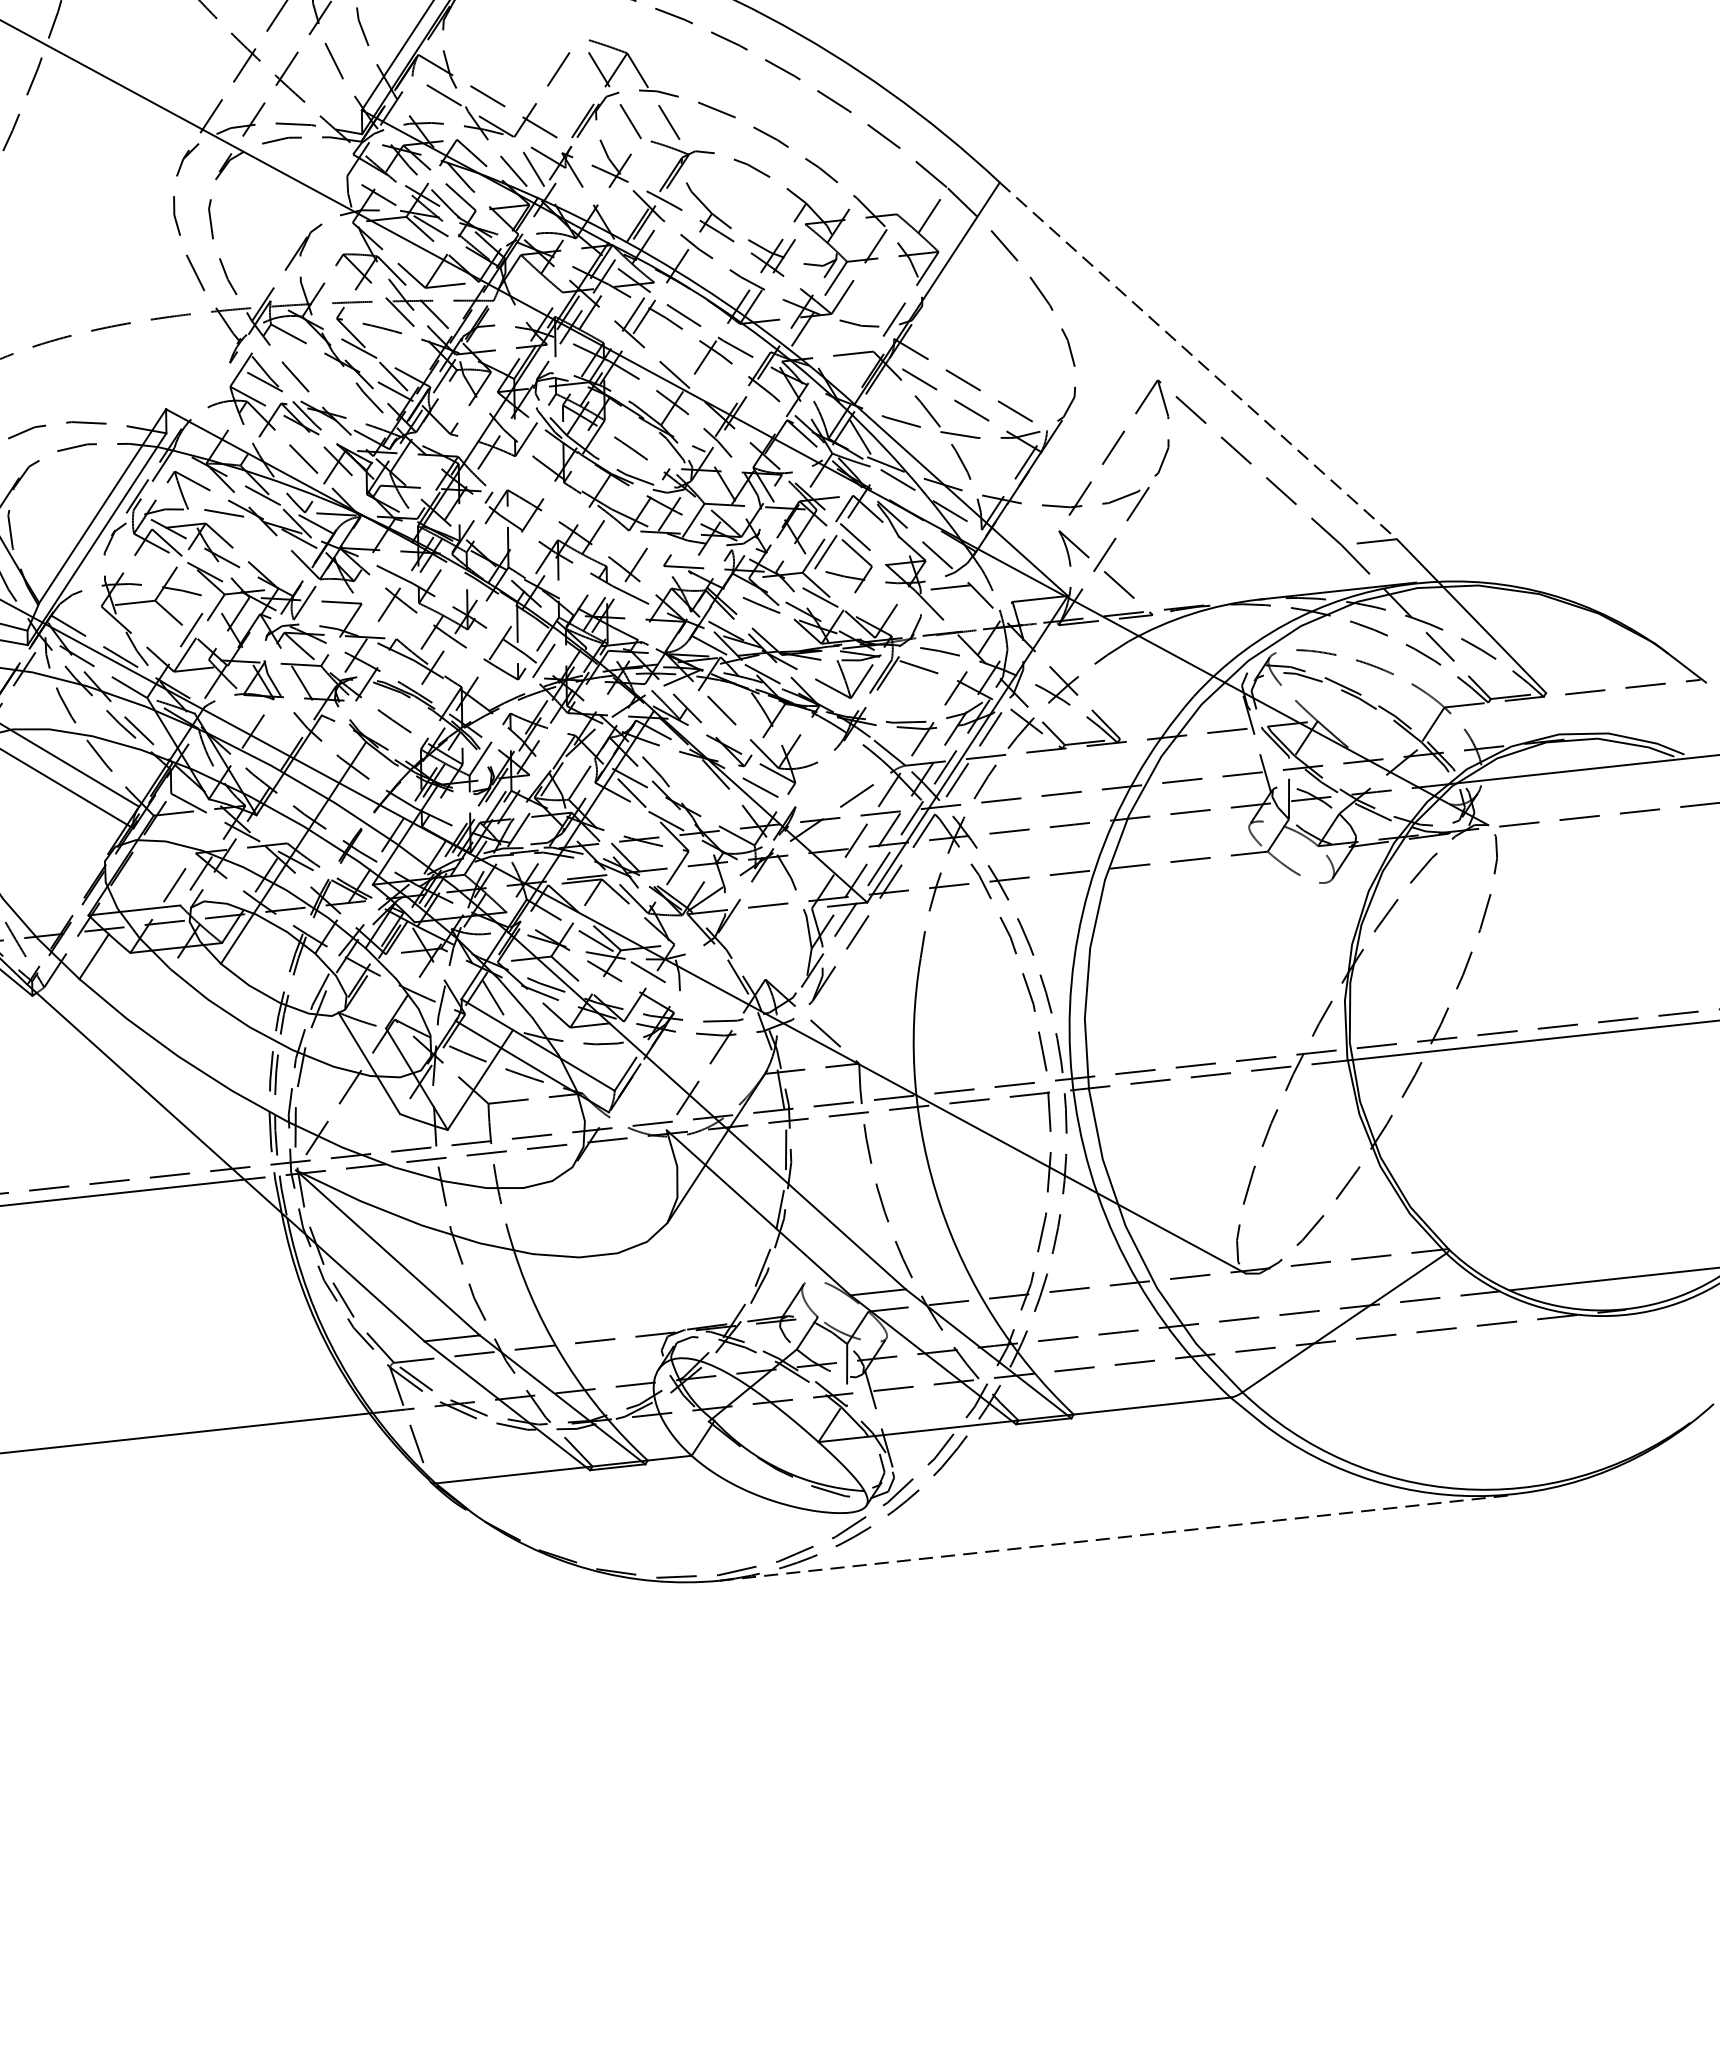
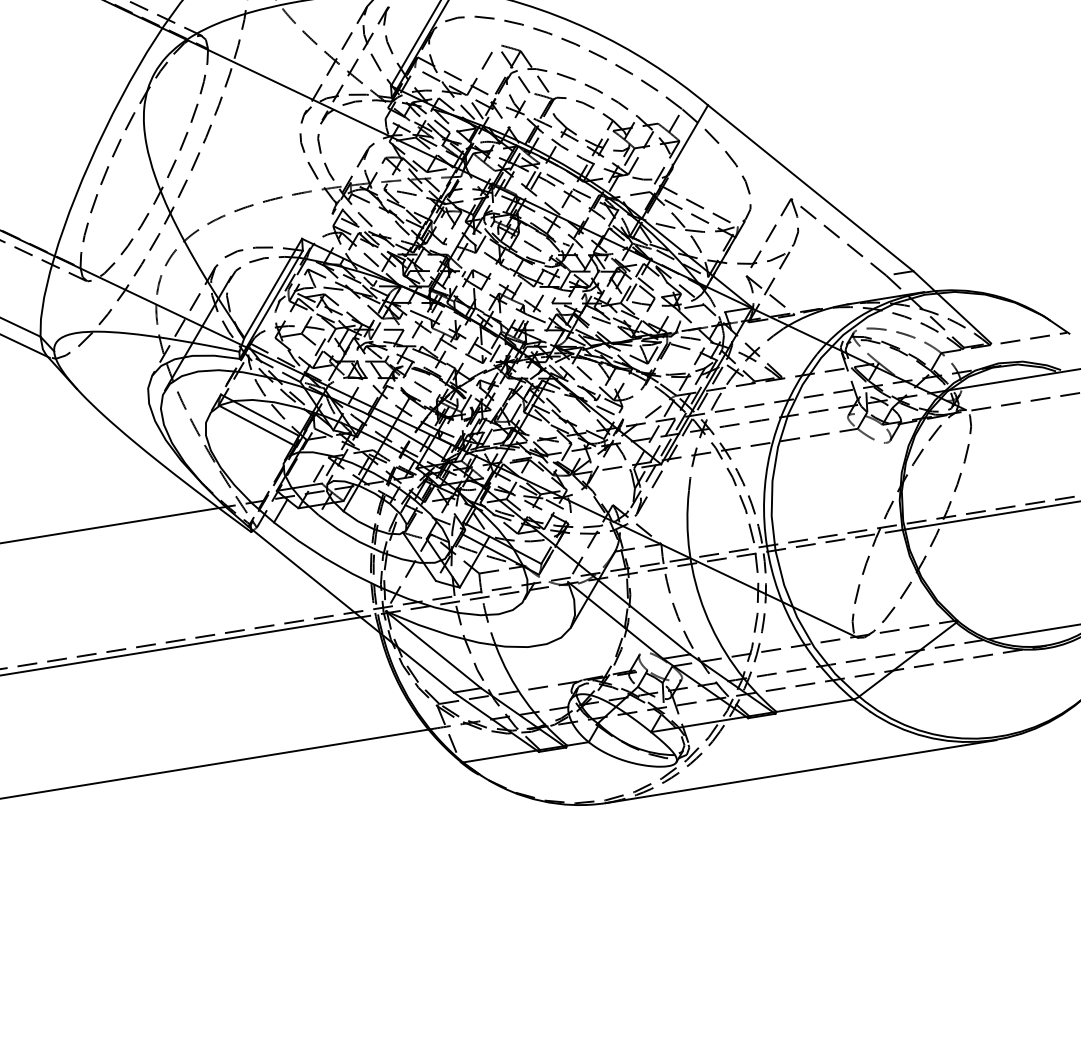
line: (1197, 361) -> (810, 188), dashed -> solid
line: (1118, 1537) -> (801, 771), dashed -> solid

